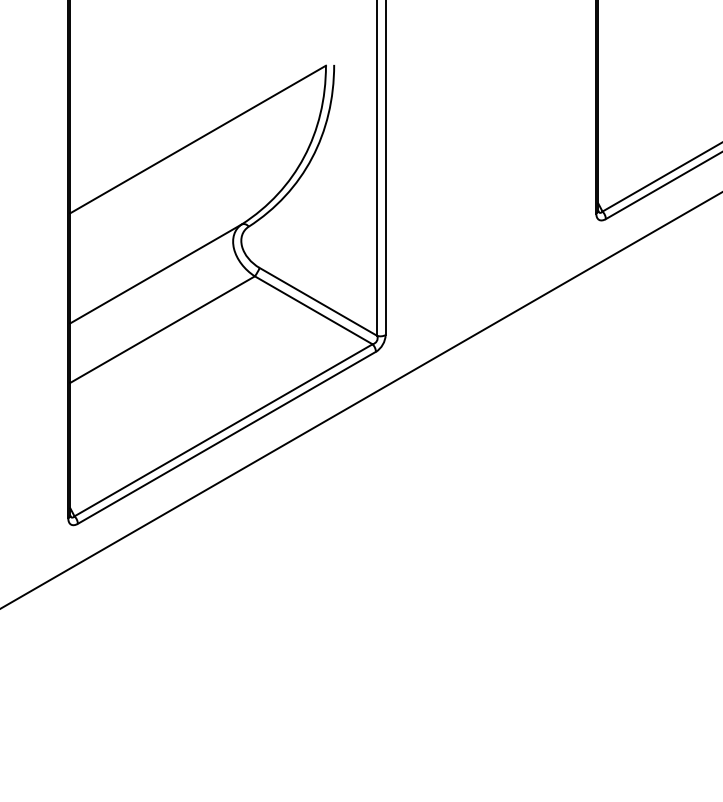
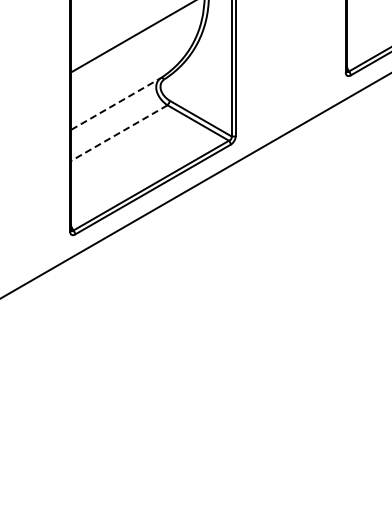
line: (157, 272) -> (116, 103), solid -> dashed
line: (162, 330) -> (119, 133), solid -> dashed

